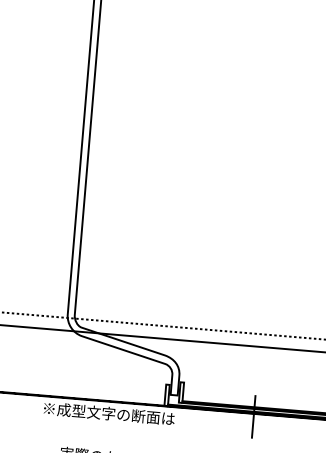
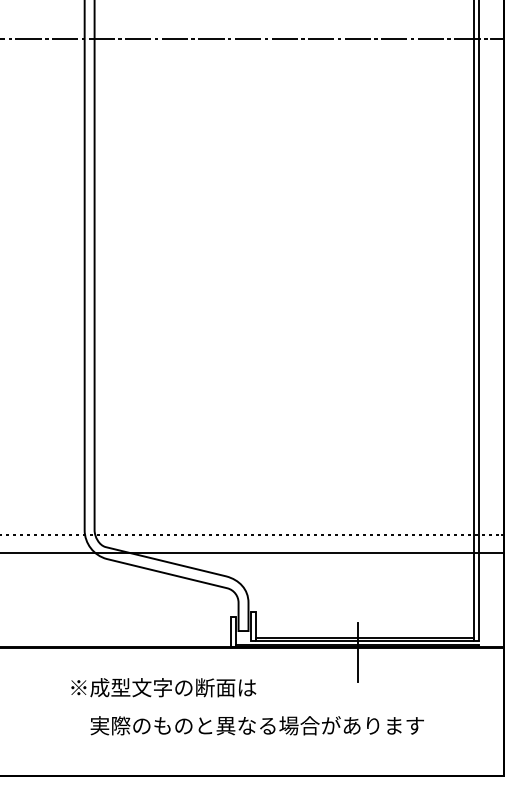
text: (109, 413) -> (163, 687), moved

